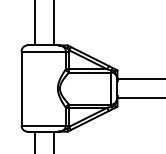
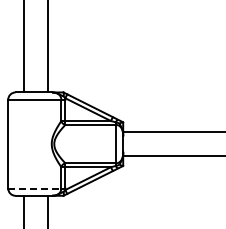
line: (43, 125) -> (34, 188), solid -> dashed

